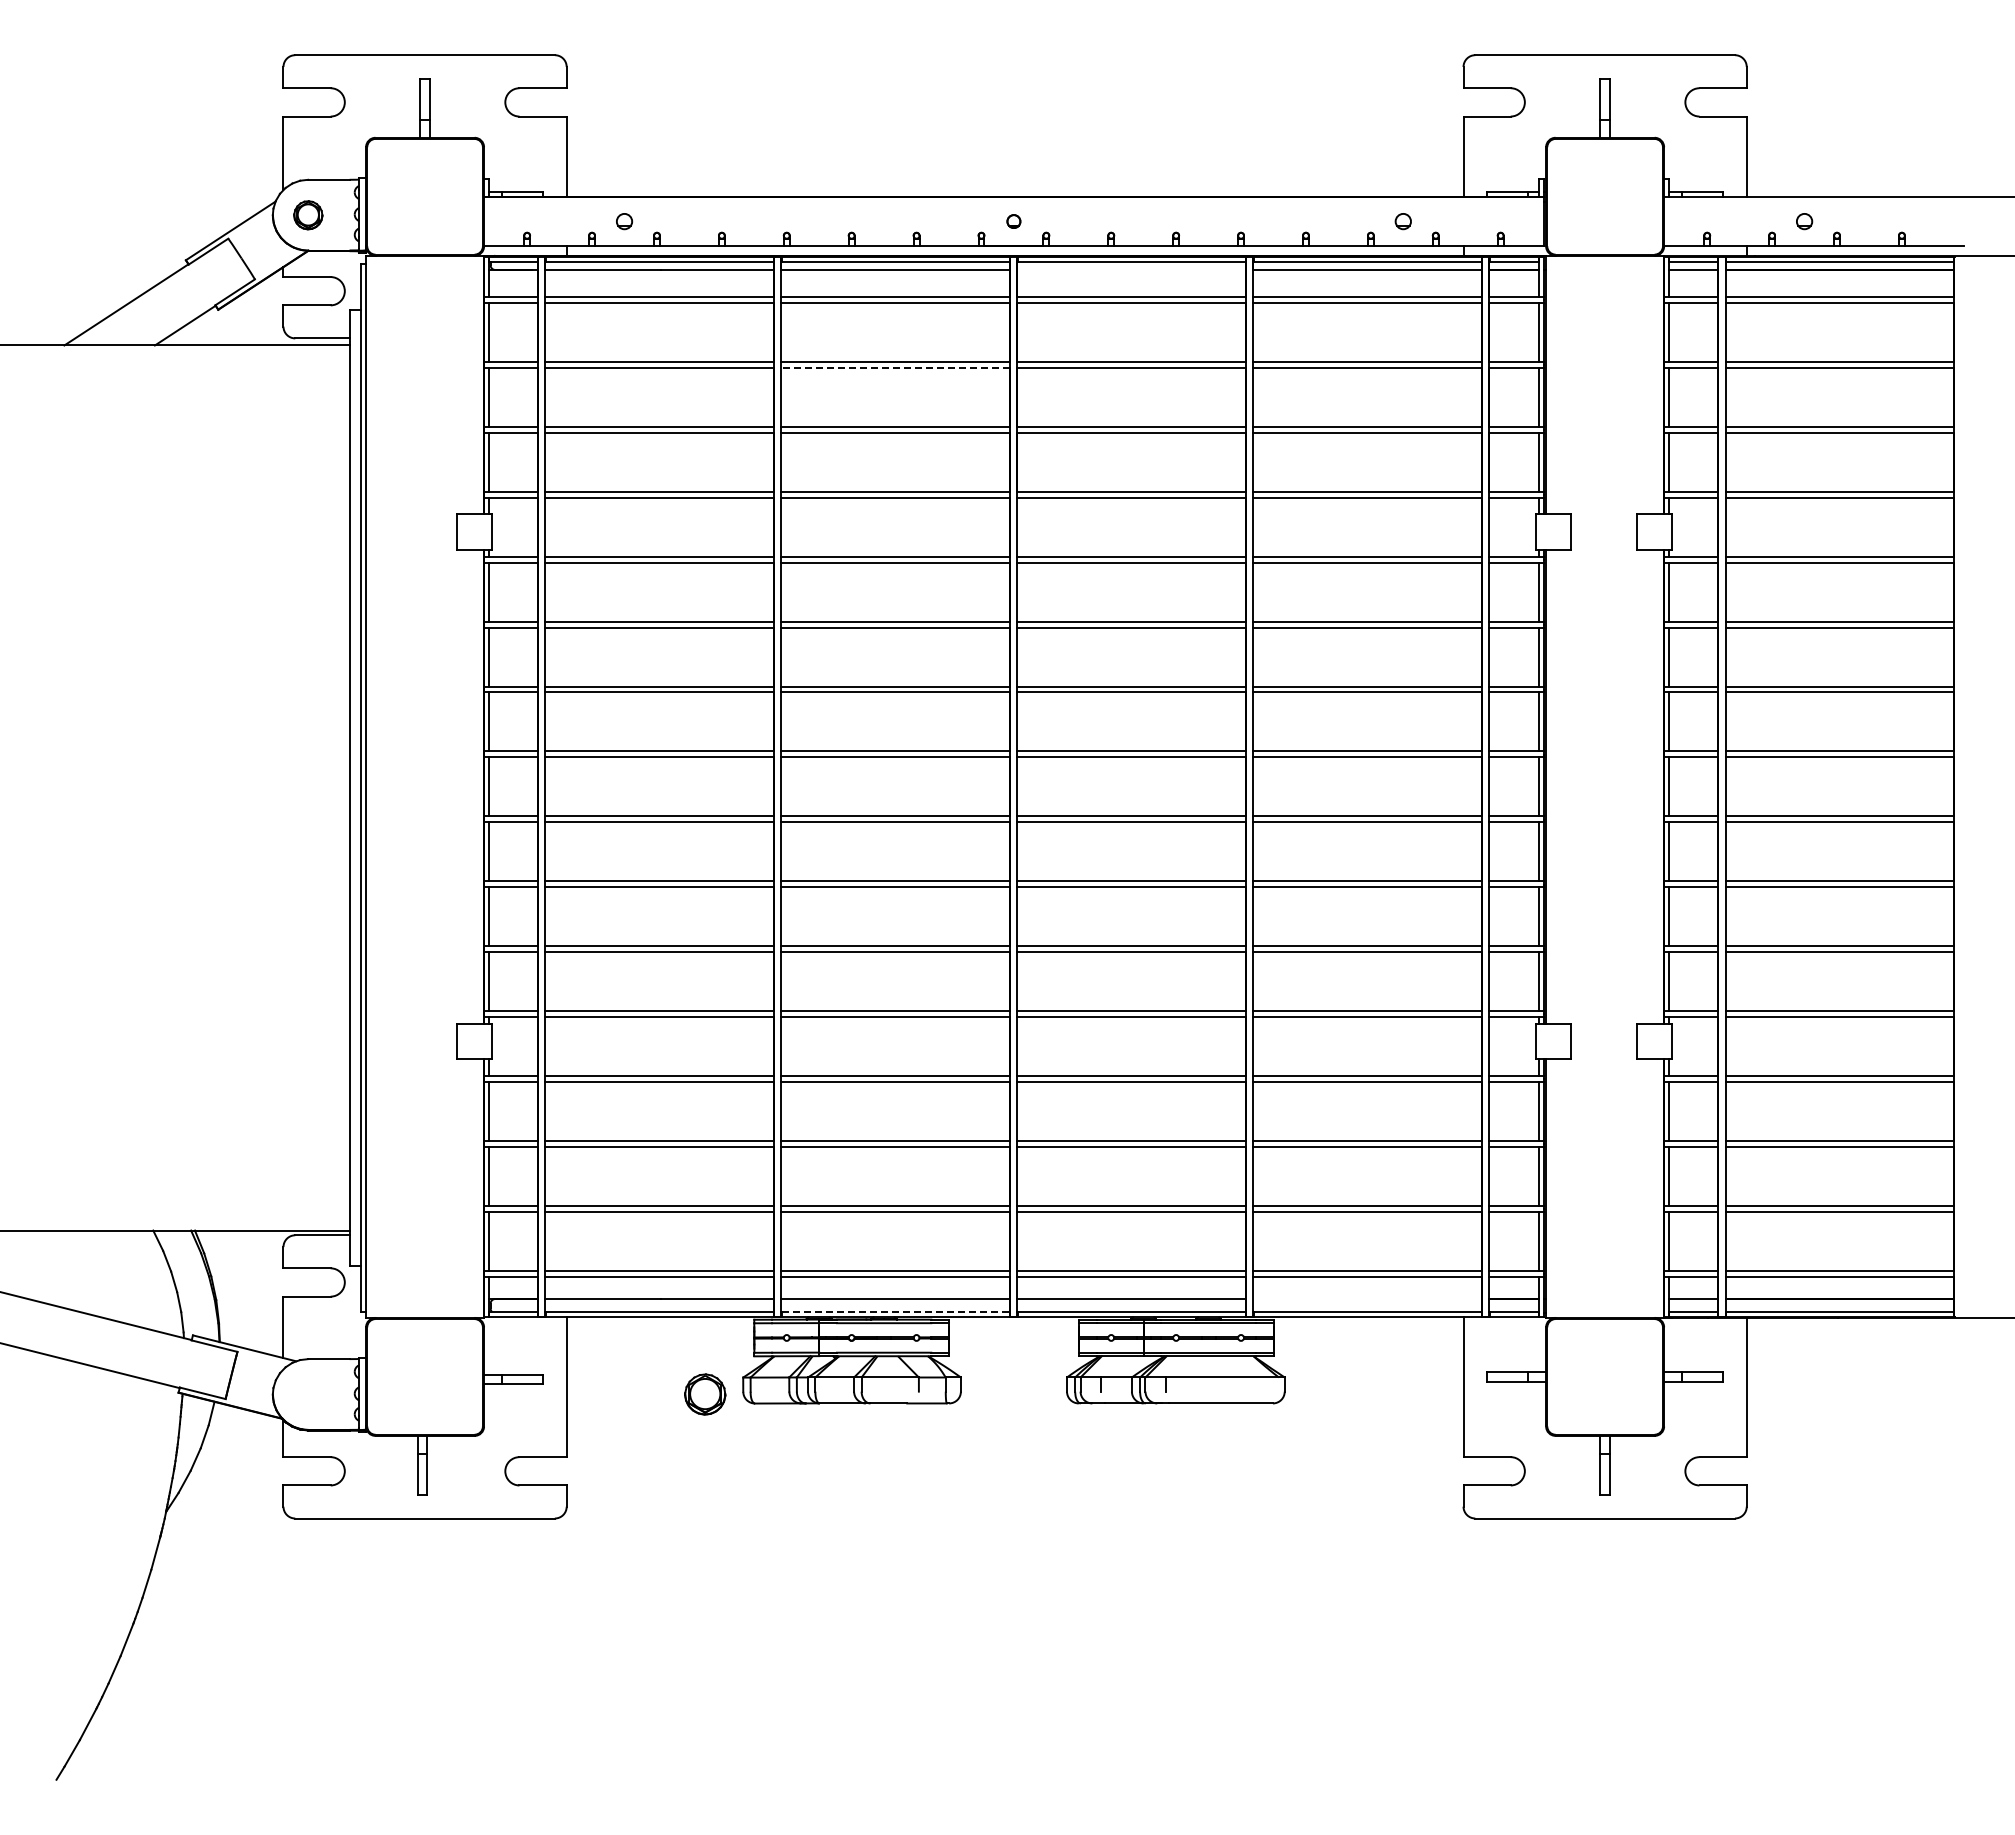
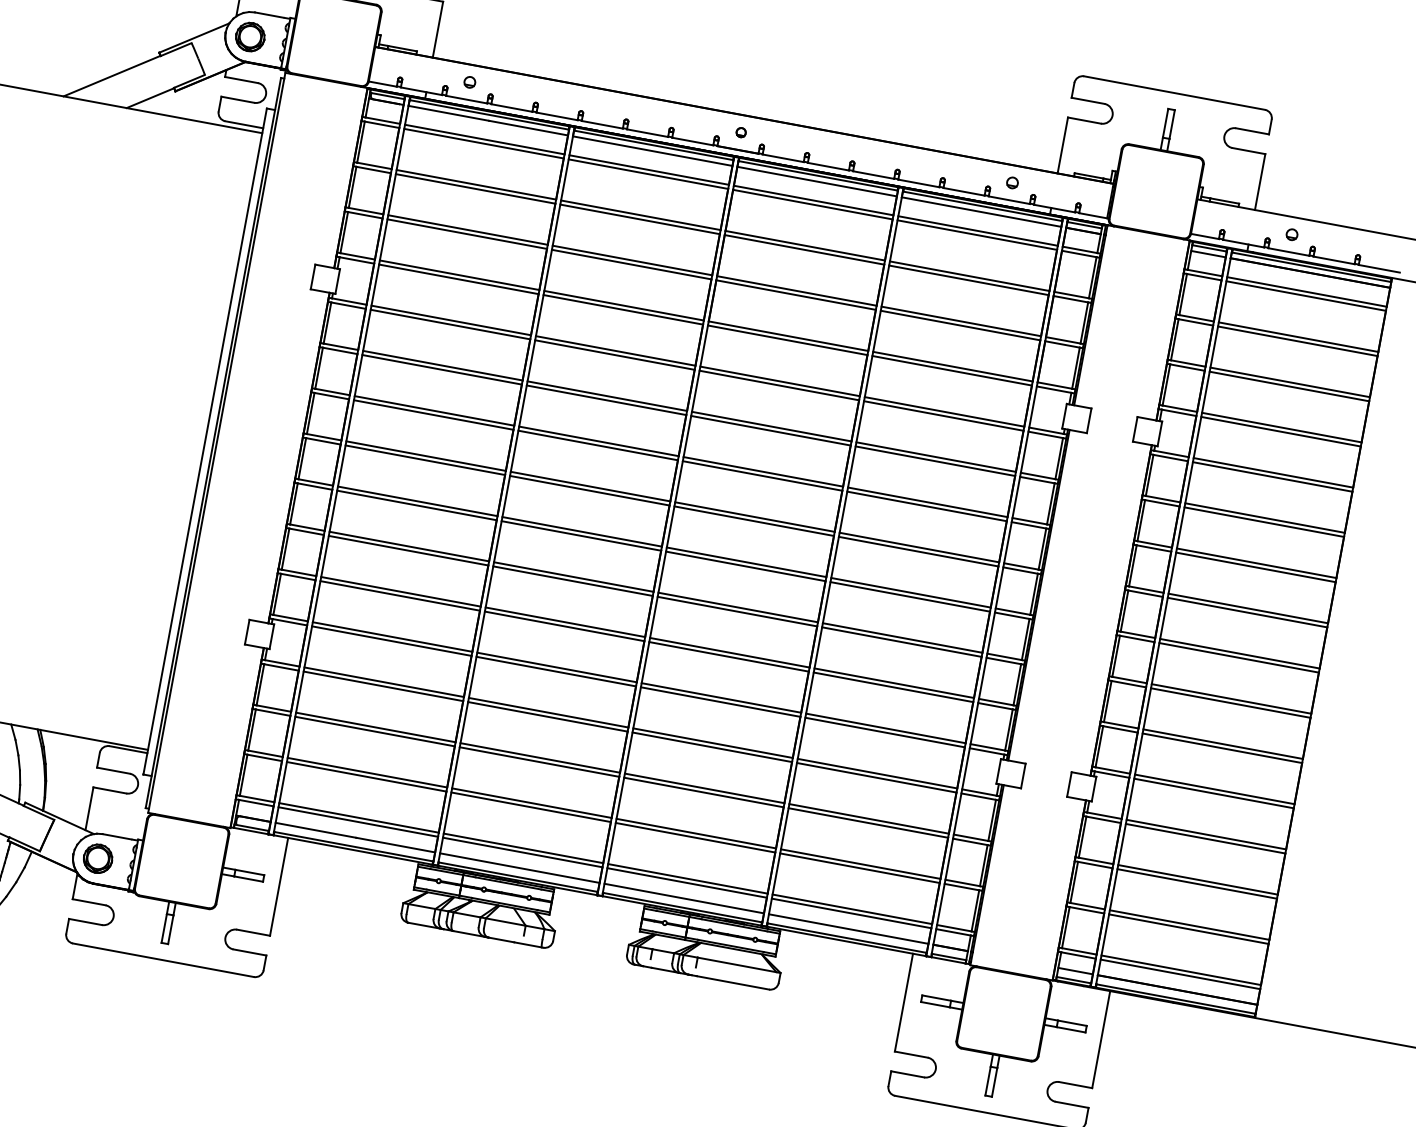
part: (308, 215) -> (250, 37), size x1.43
line: (1131, 269) -> (816, 181), added
line: (895, 367) -> (639, 219), dashed -> solid
line: (1367, 1299) -> (848, 929), added
line: (895, 1312) -> (517, 877), dashed -> solid
part: (705, 1394) -> (98, 858), moved

